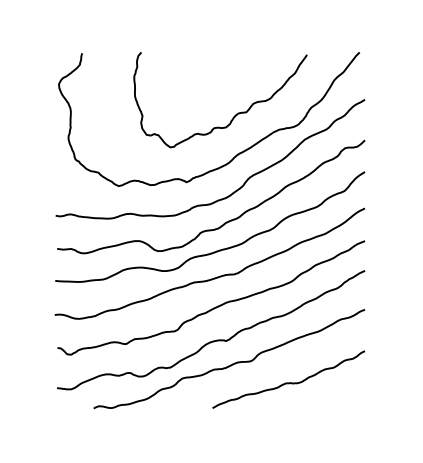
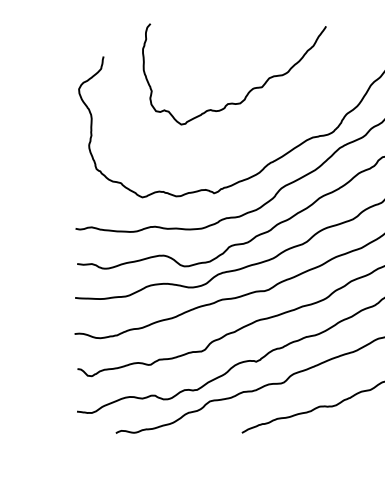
curve: (235, 114) -> (250, 89), moved

